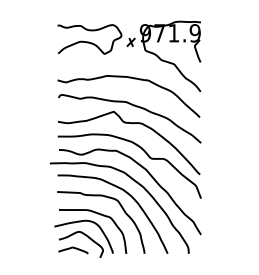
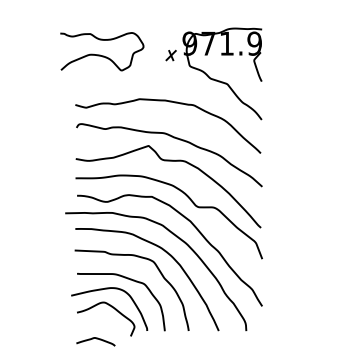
curve: (88, 41) -> (100, 54), moved
curve: (73, 248) -> (96, 339), moved

